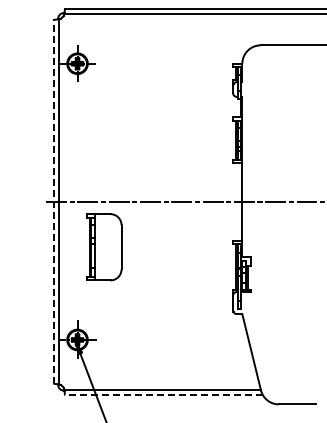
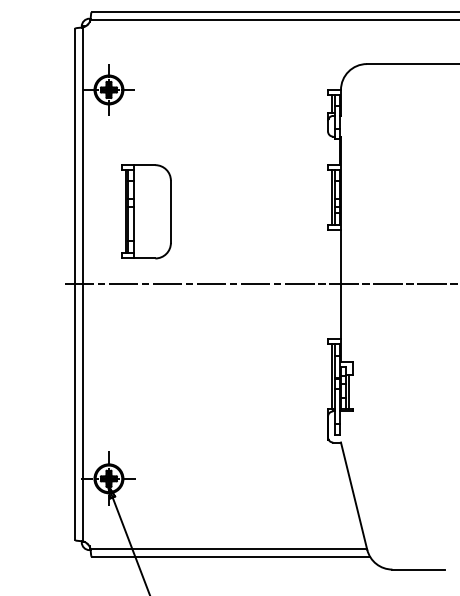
line: (53, 201) -> (75, 283), dashed -> solid
part: (104, 247) -> (146, 212), moved
line: (164, 395) -> (231, 557), dashed -> solid

